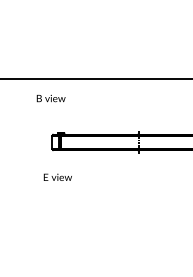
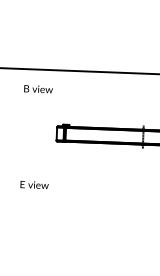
text: (50, 98) -> (37, 89), moved
text: (57, 176) -> (34, 184), moved

